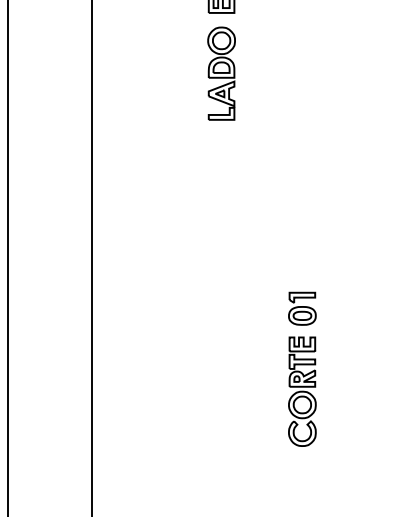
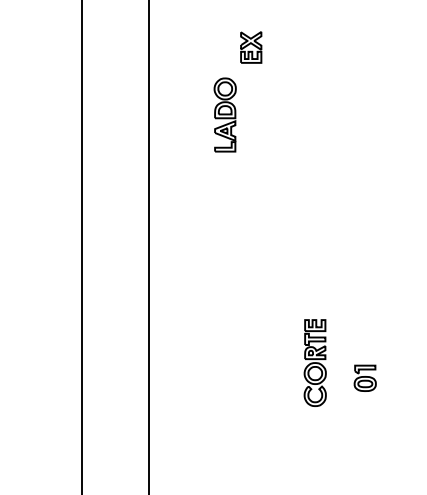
part: (220, 73) -> (224, 114), moved
part: (301, 307) -> (364, 377), moved

